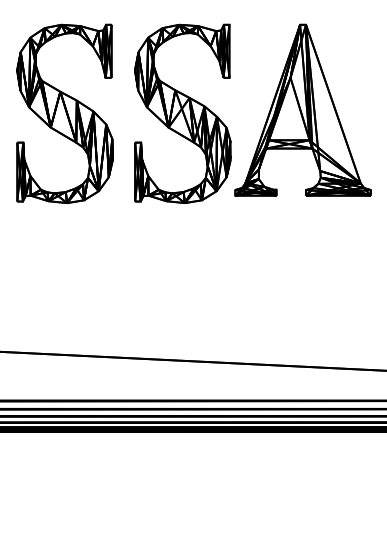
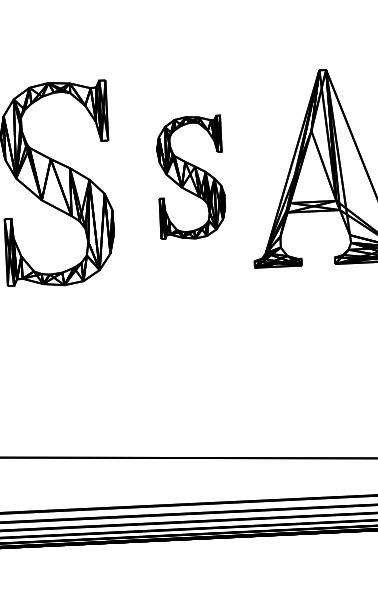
part: (182, 113) -> (190, 177), size x0.6

